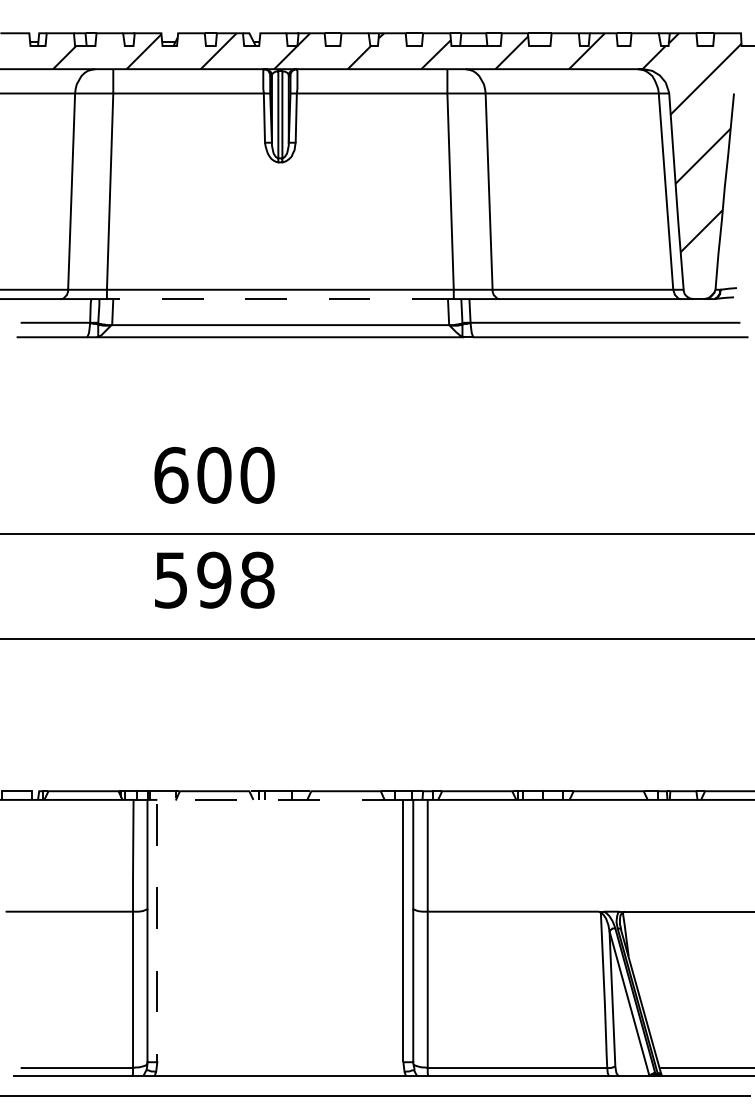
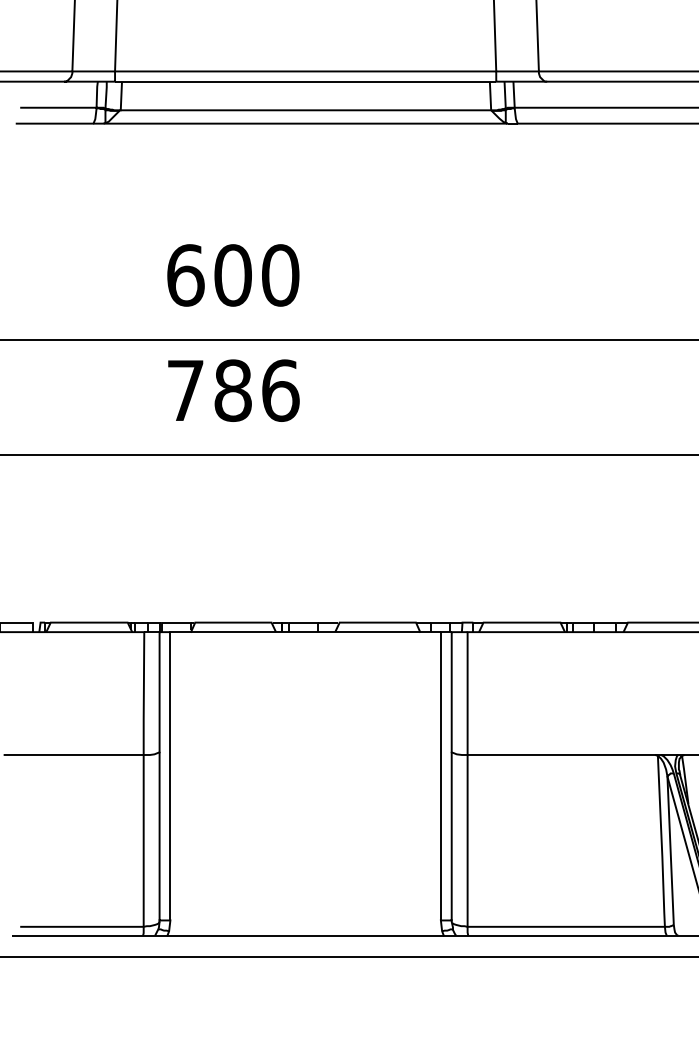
line: (279, 299) -> (304, 82), dashed -> solid
text: (214, 579) -> (233, 389), 598 -> 786
line: (157, 807) -> (170, 640), dashed -> solid

